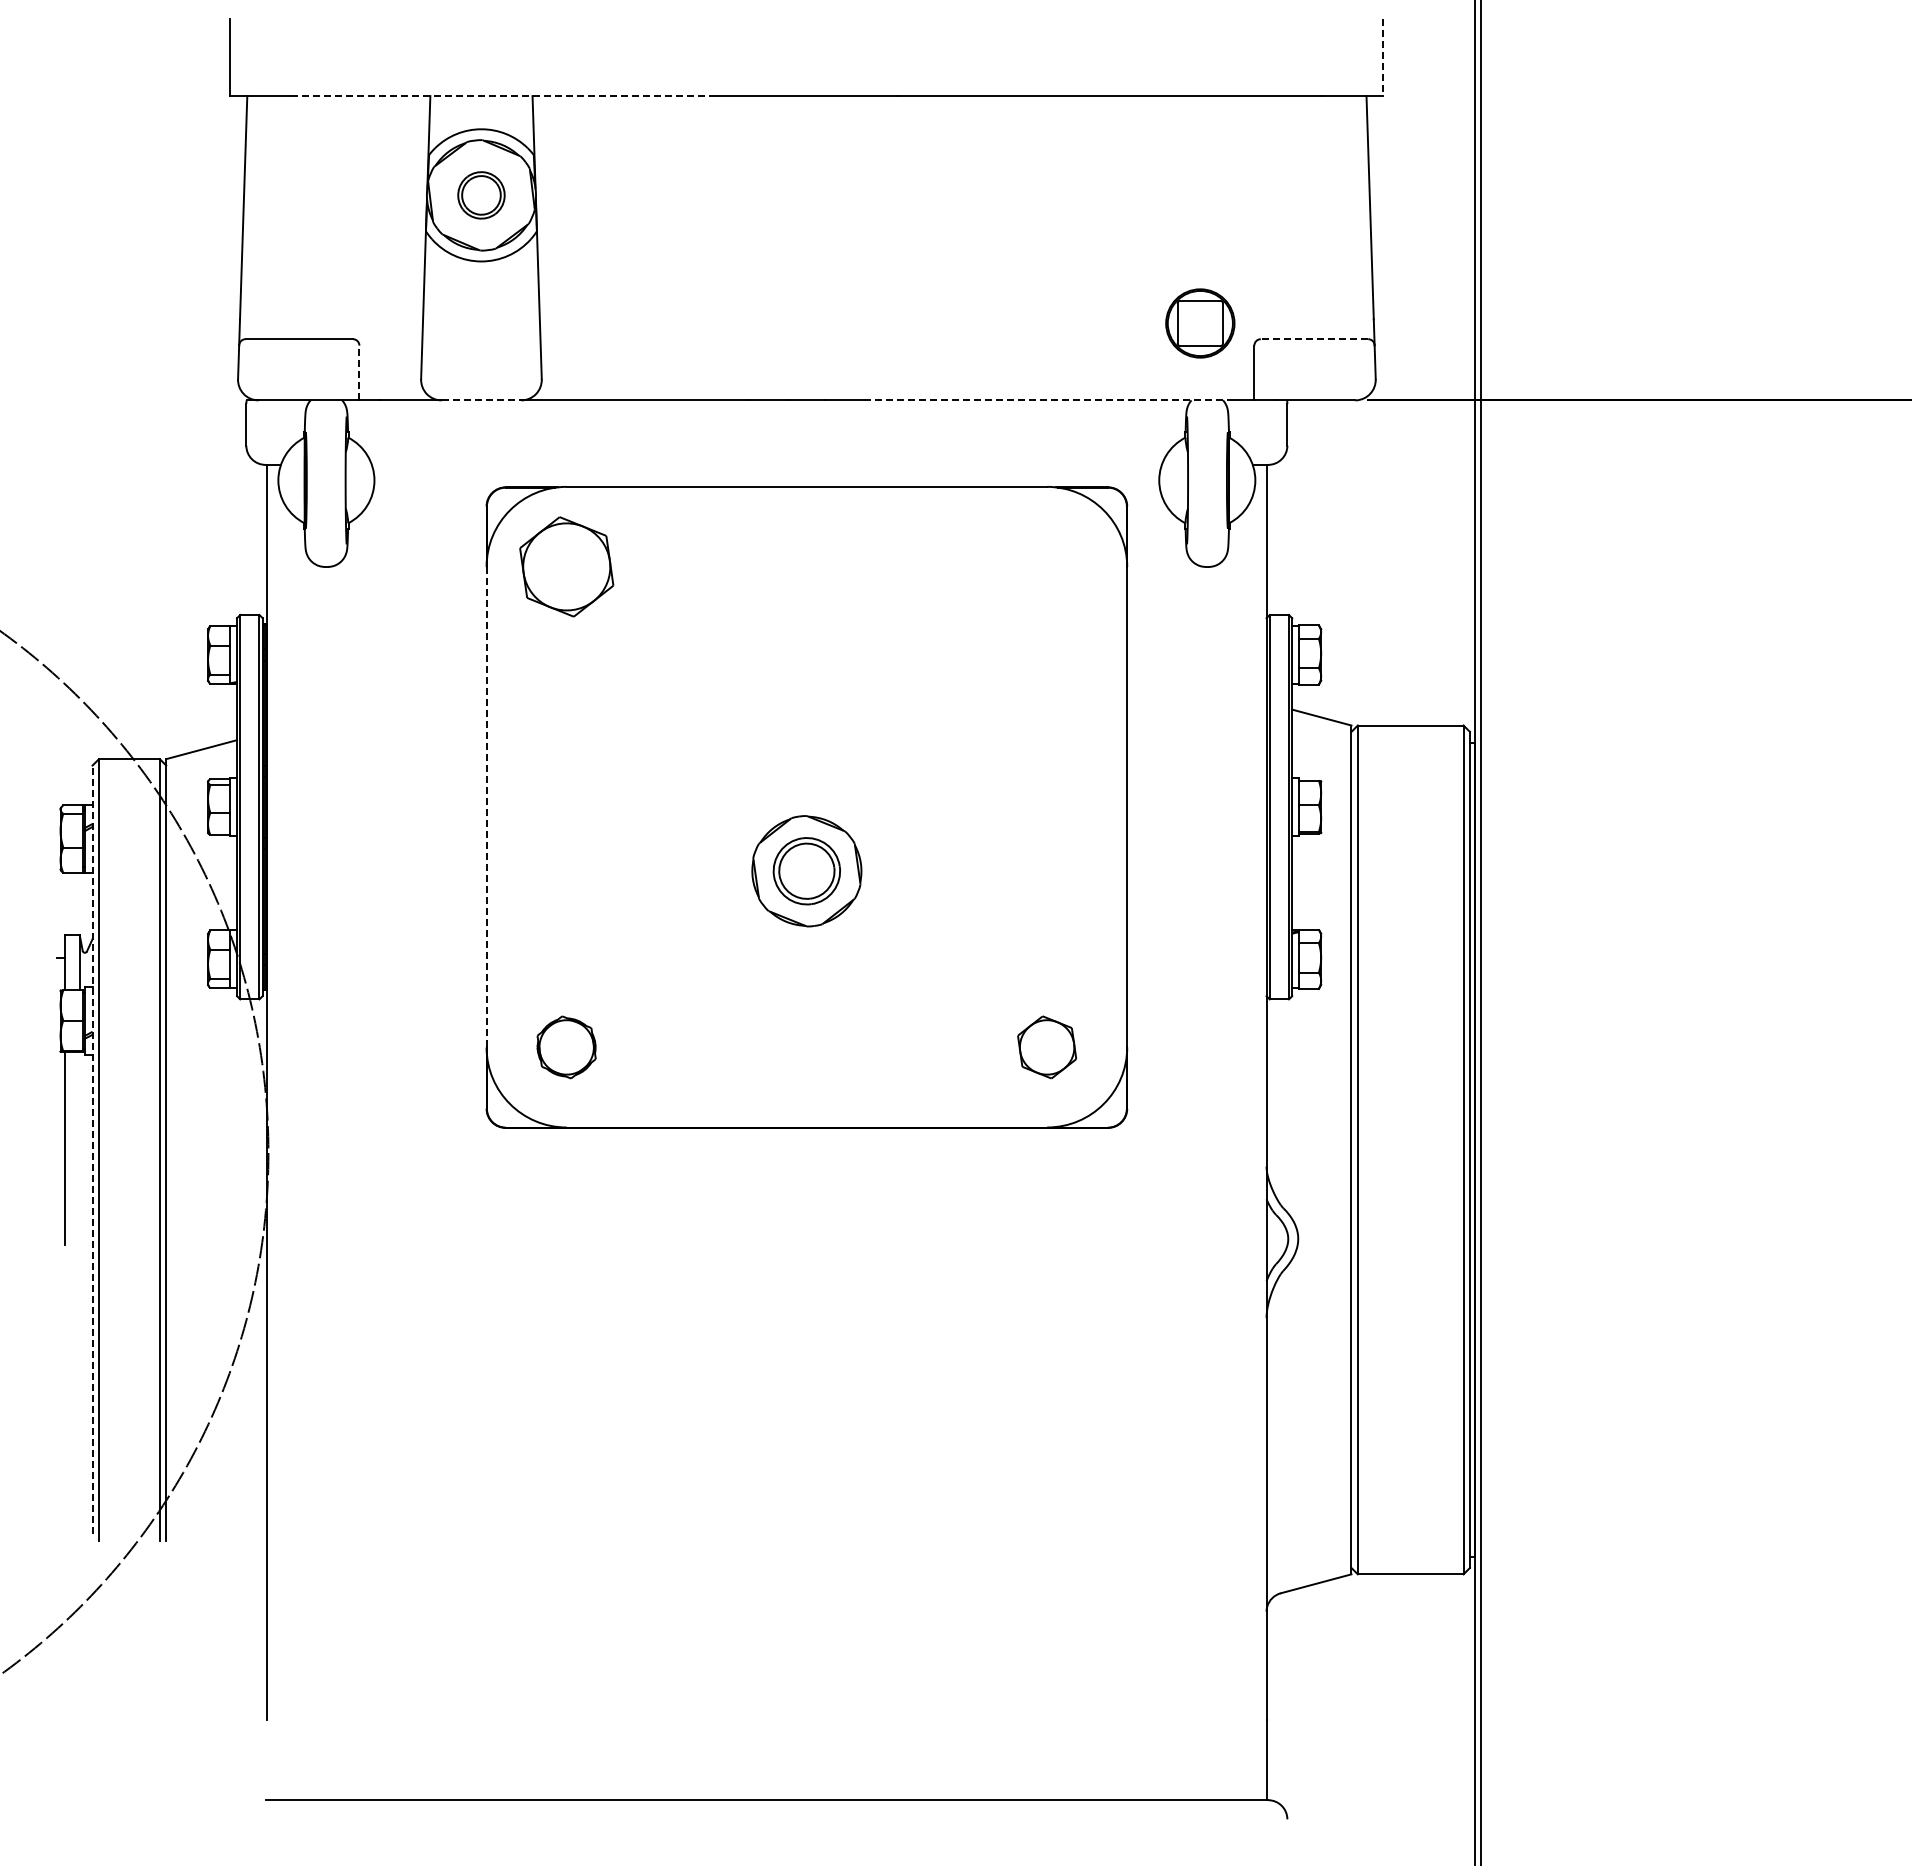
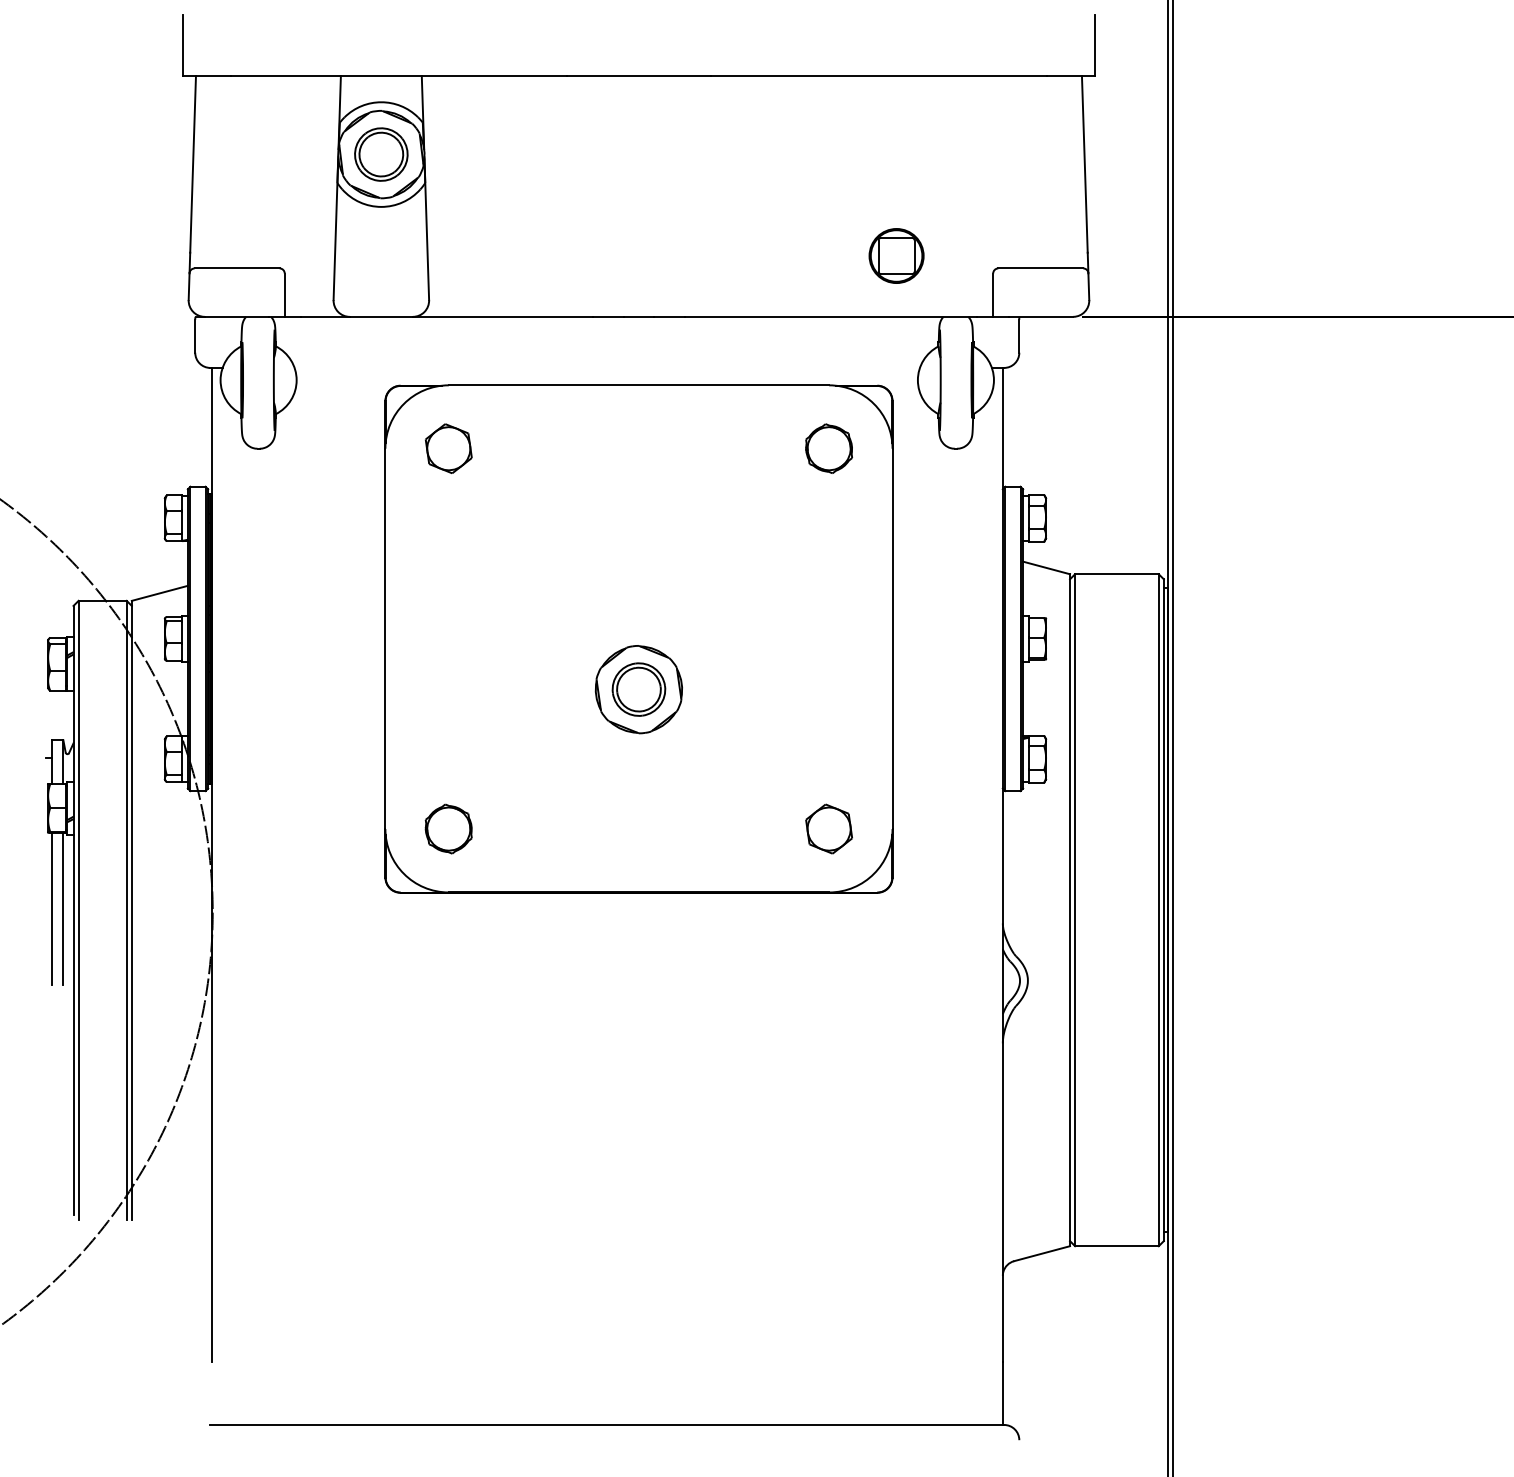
line: (1383, 58) -> (1095, 46), dashed -> solid
line: (504, 96) -> (399, 76), dashed -> solid
part: (481, 195) -> (381, 154), size x1.43
part: (1200, 323) -> (896, 256), moved
line: (1314, 339) -> (1040, 268), dashed -> solid
line: (359, 372) -> (284, 294), dashed -> solid
line: (481, 400) -> (381, 316), dashed -> solid
line: (1049, 400) -> (831, 316), dashed -> solid
part: (566, 566) -> (448, 448), size x0.62
part: (1047, 566) -> (829, 448), added
line: (486, 807) -> (385, 639), dashed -> solid
line: (79, 1148) -> (63, 909), added
line: (92, 1149) -> (73, 909), dashed -> solid

